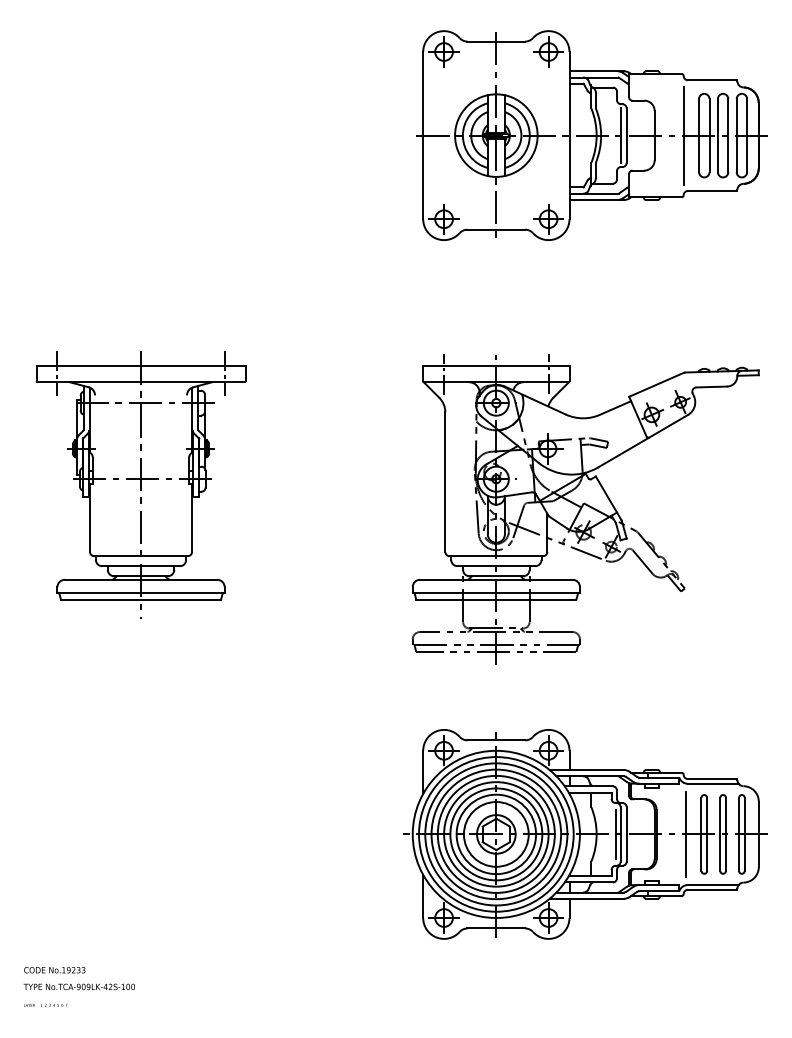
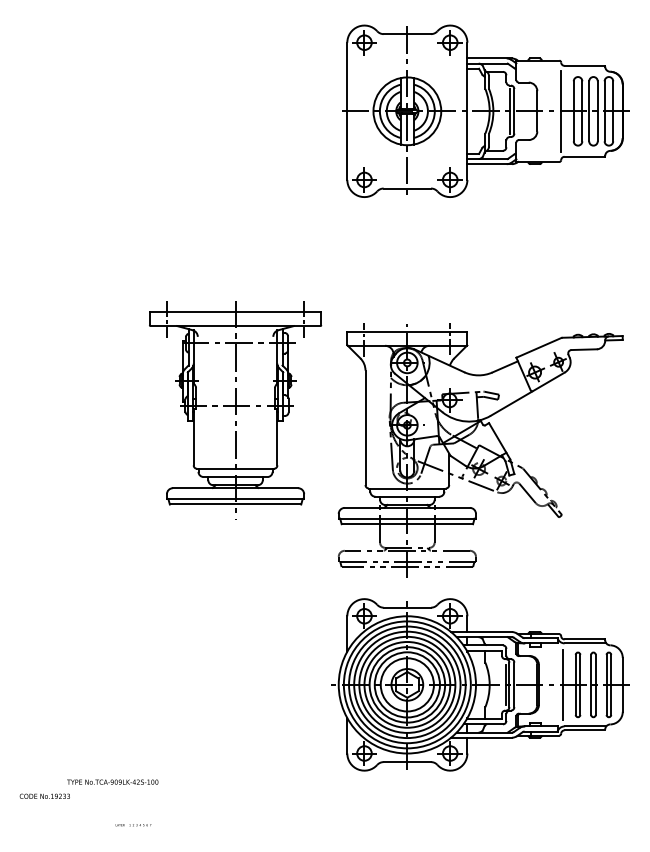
part: (140, 484) -> (235, 409), moved
part: (585, 509) -> (480, 450), moved
text: (78, 986) -> (112, 781), moved
text: (45, 1004) -> (133, 824), moved

